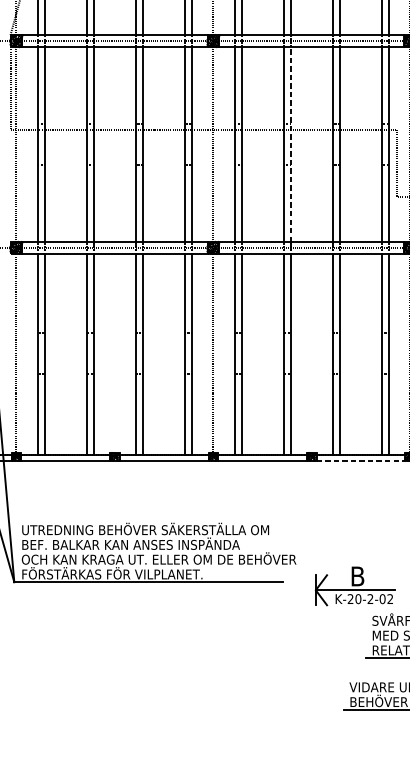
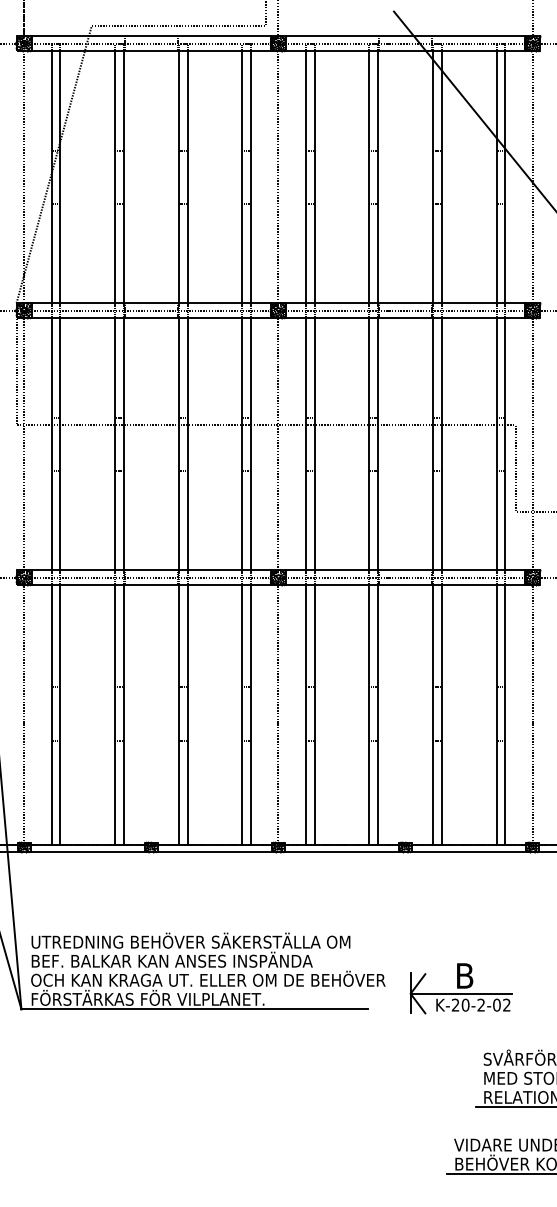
line: (290, 144) -> (378, 444), dashed -> solid
line: (361, 460) -> (469, 852), dashed -> solid
part: (354, 586) -> (460, 988), moved

